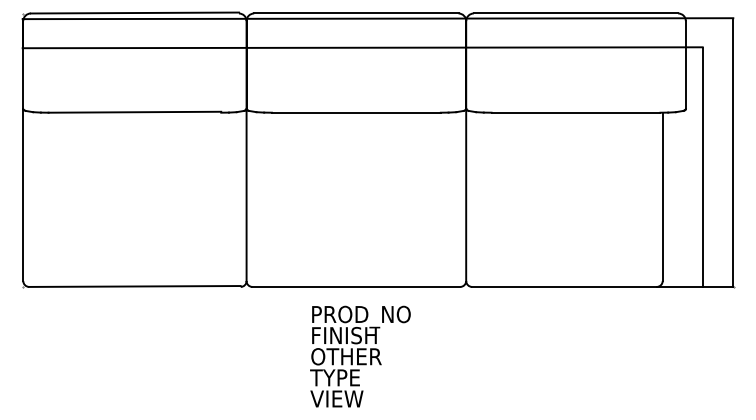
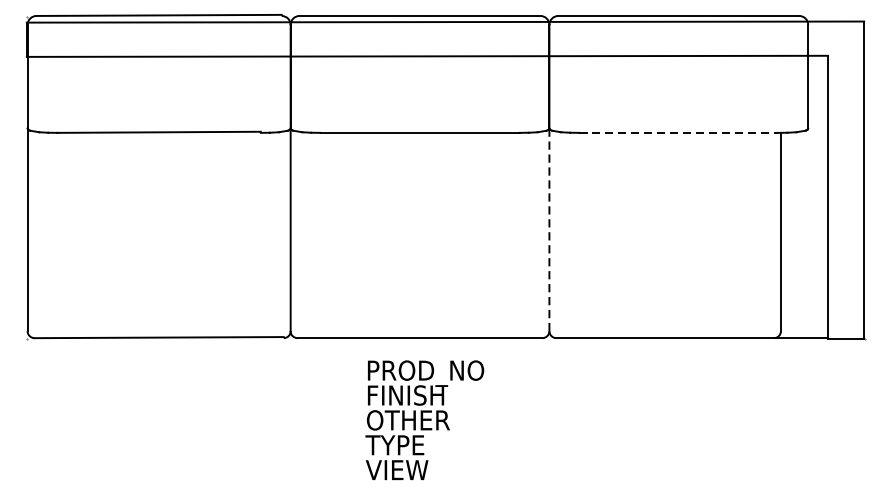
line: (576, 112) -> (679, 132), solid -> dashed
line: (466, 194) -> (549, 229), solid -> dashed

